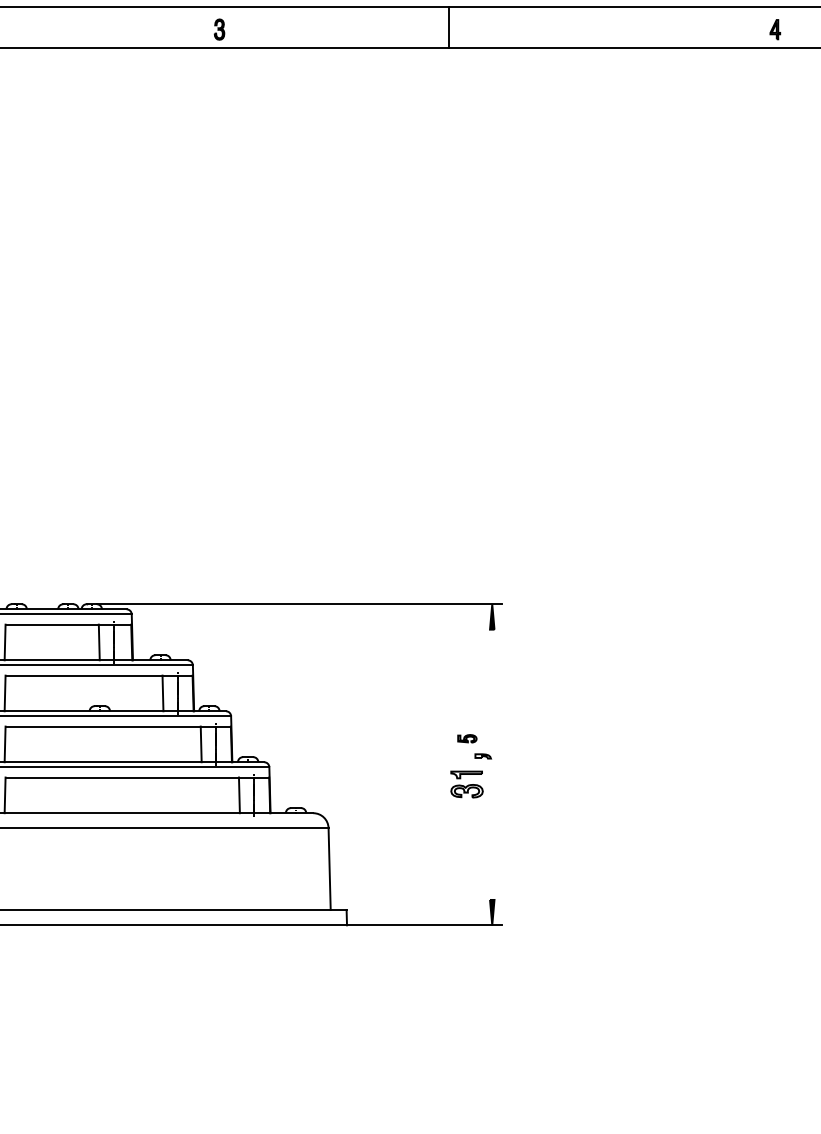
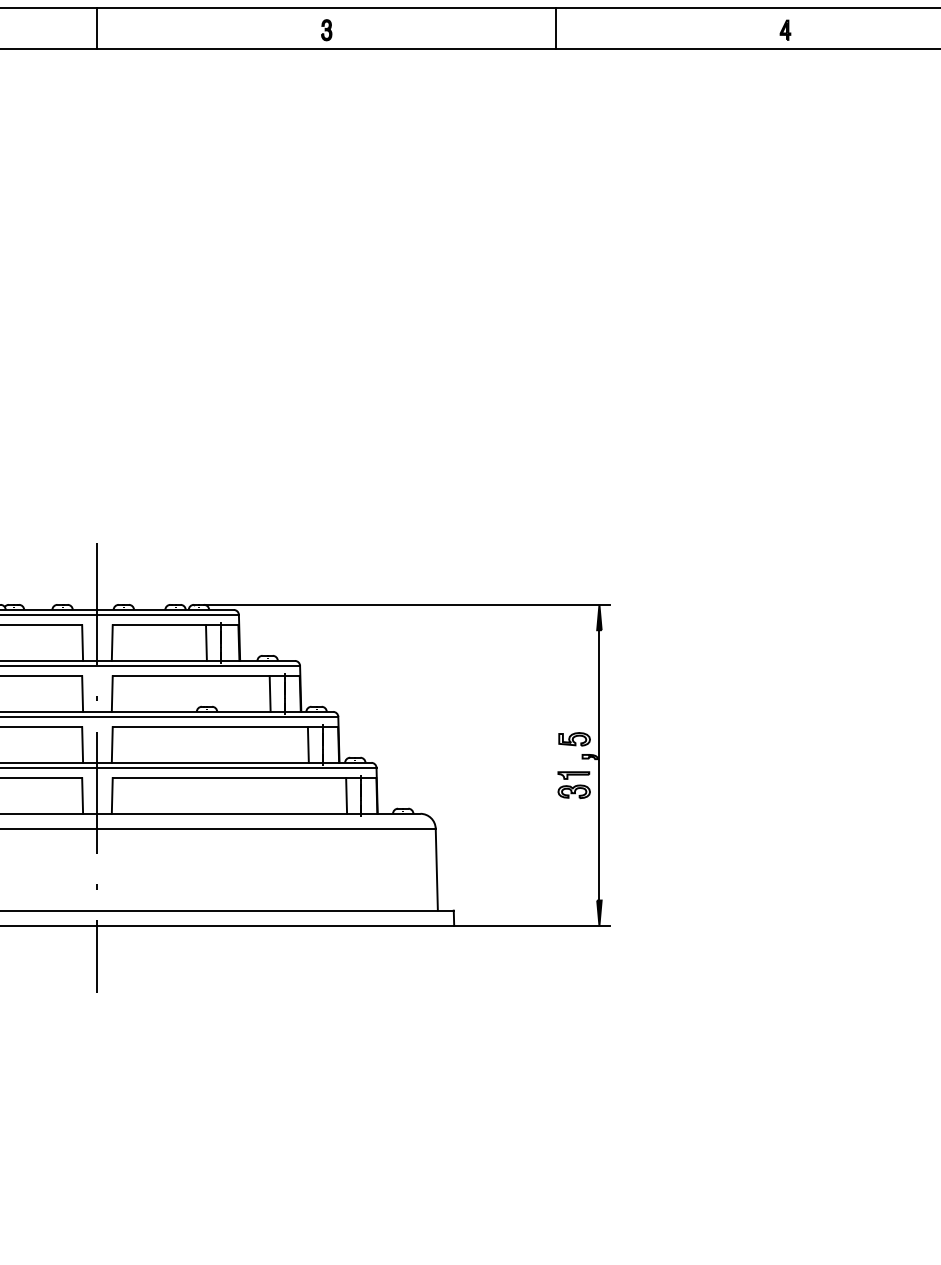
part: (775, 28) -> (785, 29), moved
part: (467, 738) -> (574, 739), size x1.67
line: (492, 764) -> (599, 765), added

